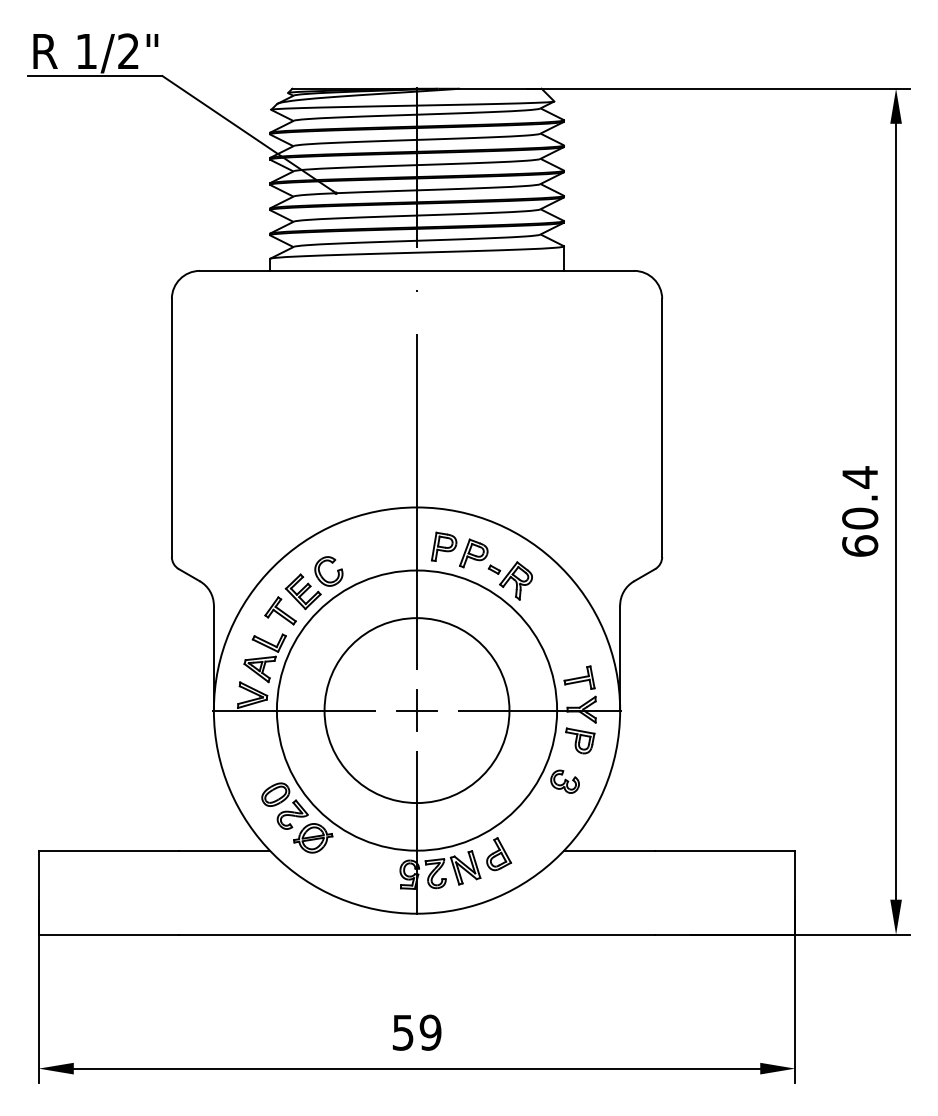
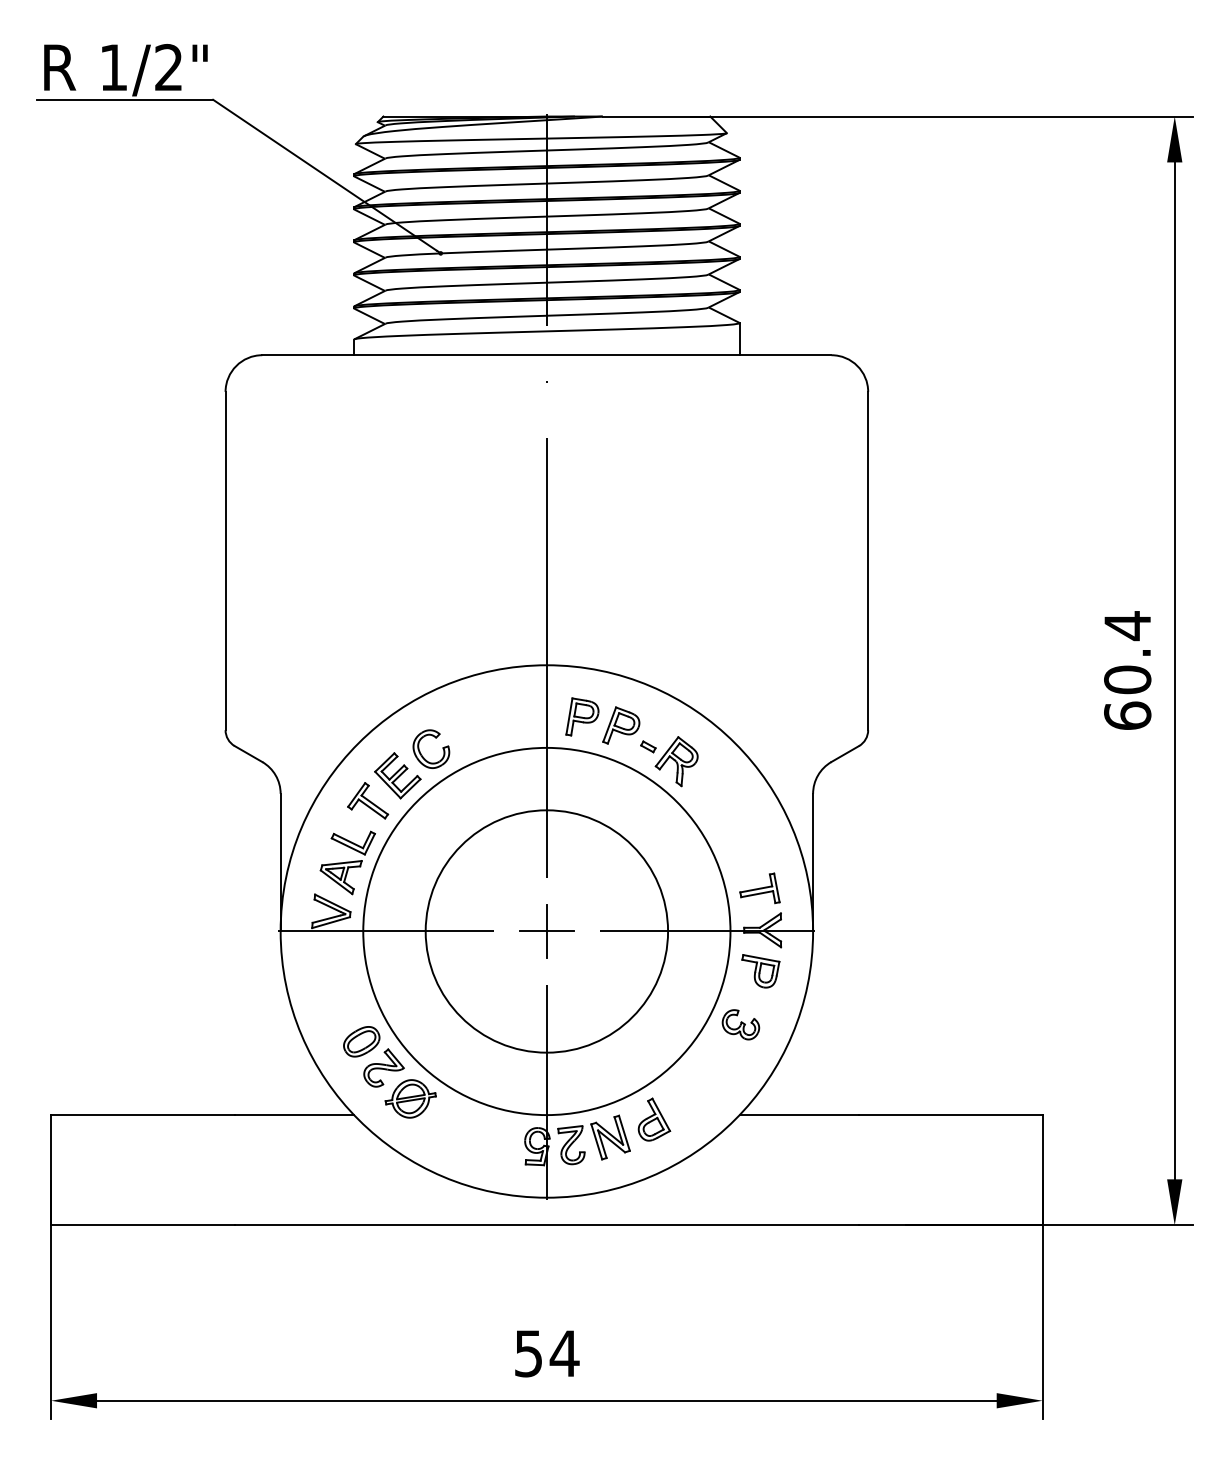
text: (430, 1032) -> (564, 1353), 59 -> 54

